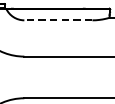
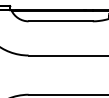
line: (58, 20) -> (60, 21), dashed -> solid

